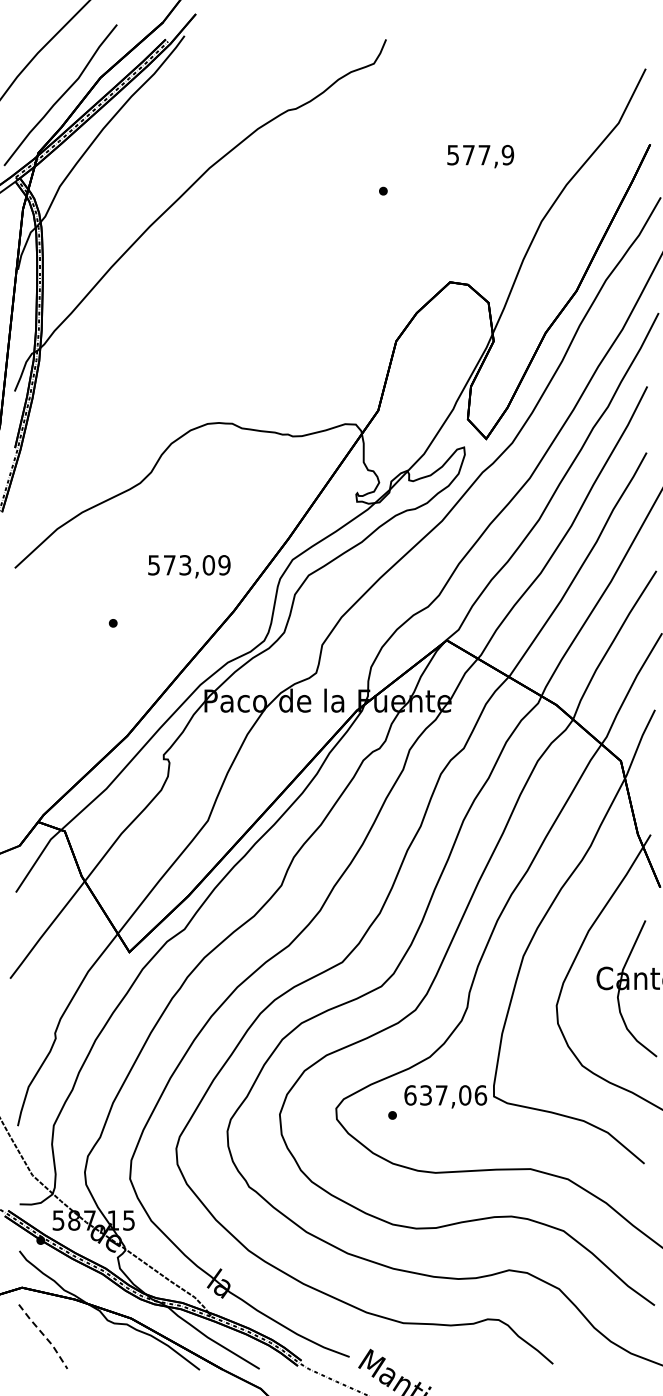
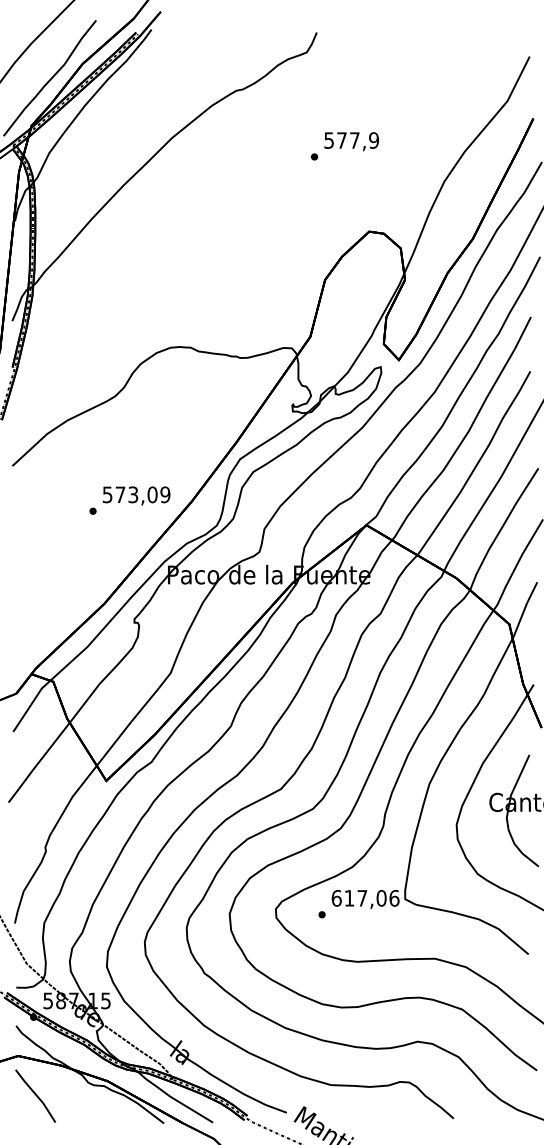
text: (480, 156) -> (351, 141), moved
text: (189, 566) -> (136, 495), moved
text: (425, 1095) -> (349, 898), 637,06 -> 617,06
line: (44, 1336) -> (36, 1096), dashed -> solid

